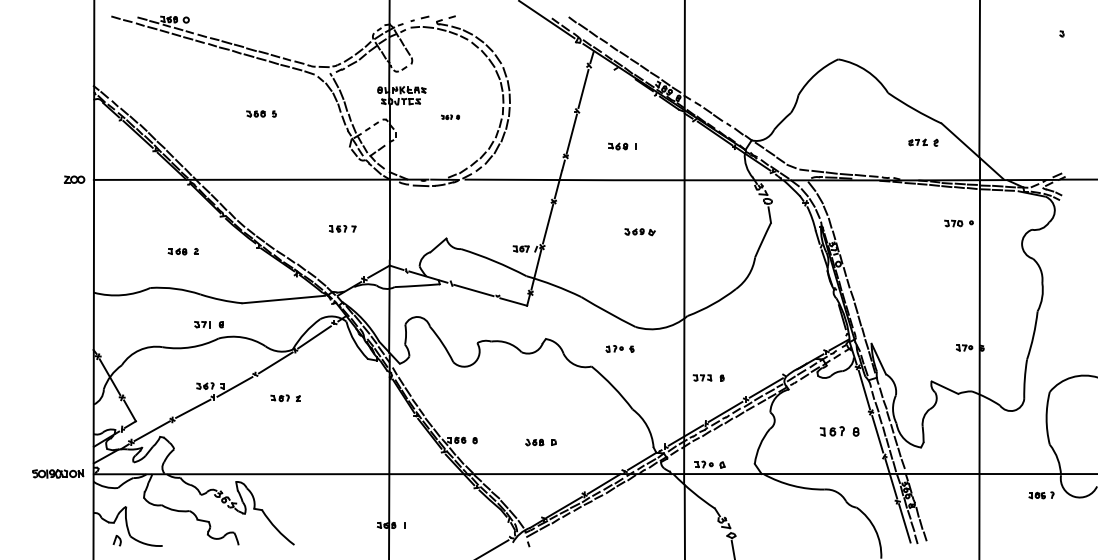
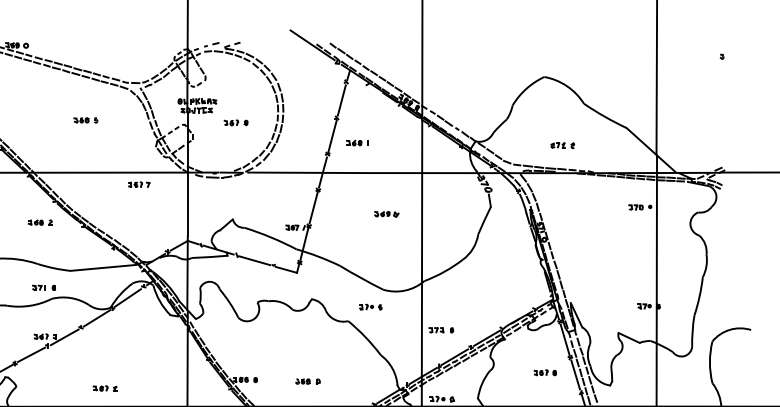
part: (450, 117) -> (236, 123), size x1.67
part: (923, 142) -> (562, 145), moved
part: (622, 146) -> (357, 143), moved
part: (342, 228) -> (139, 184), moved
part: (182, 251) -> (39, 222), moved
part: (285, 398) -> (104, 388), moved
part: (839, 431) -> (545, 372), size x0.71

